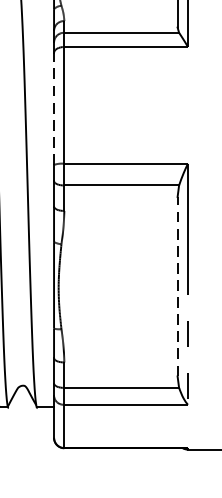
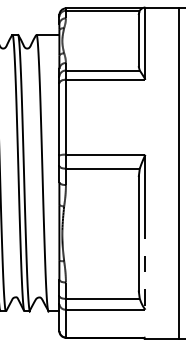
line: (54, 107) -> (59, 118), dashed -> solid
line: (177, 286) -> (138, 233), dashed -> solid

